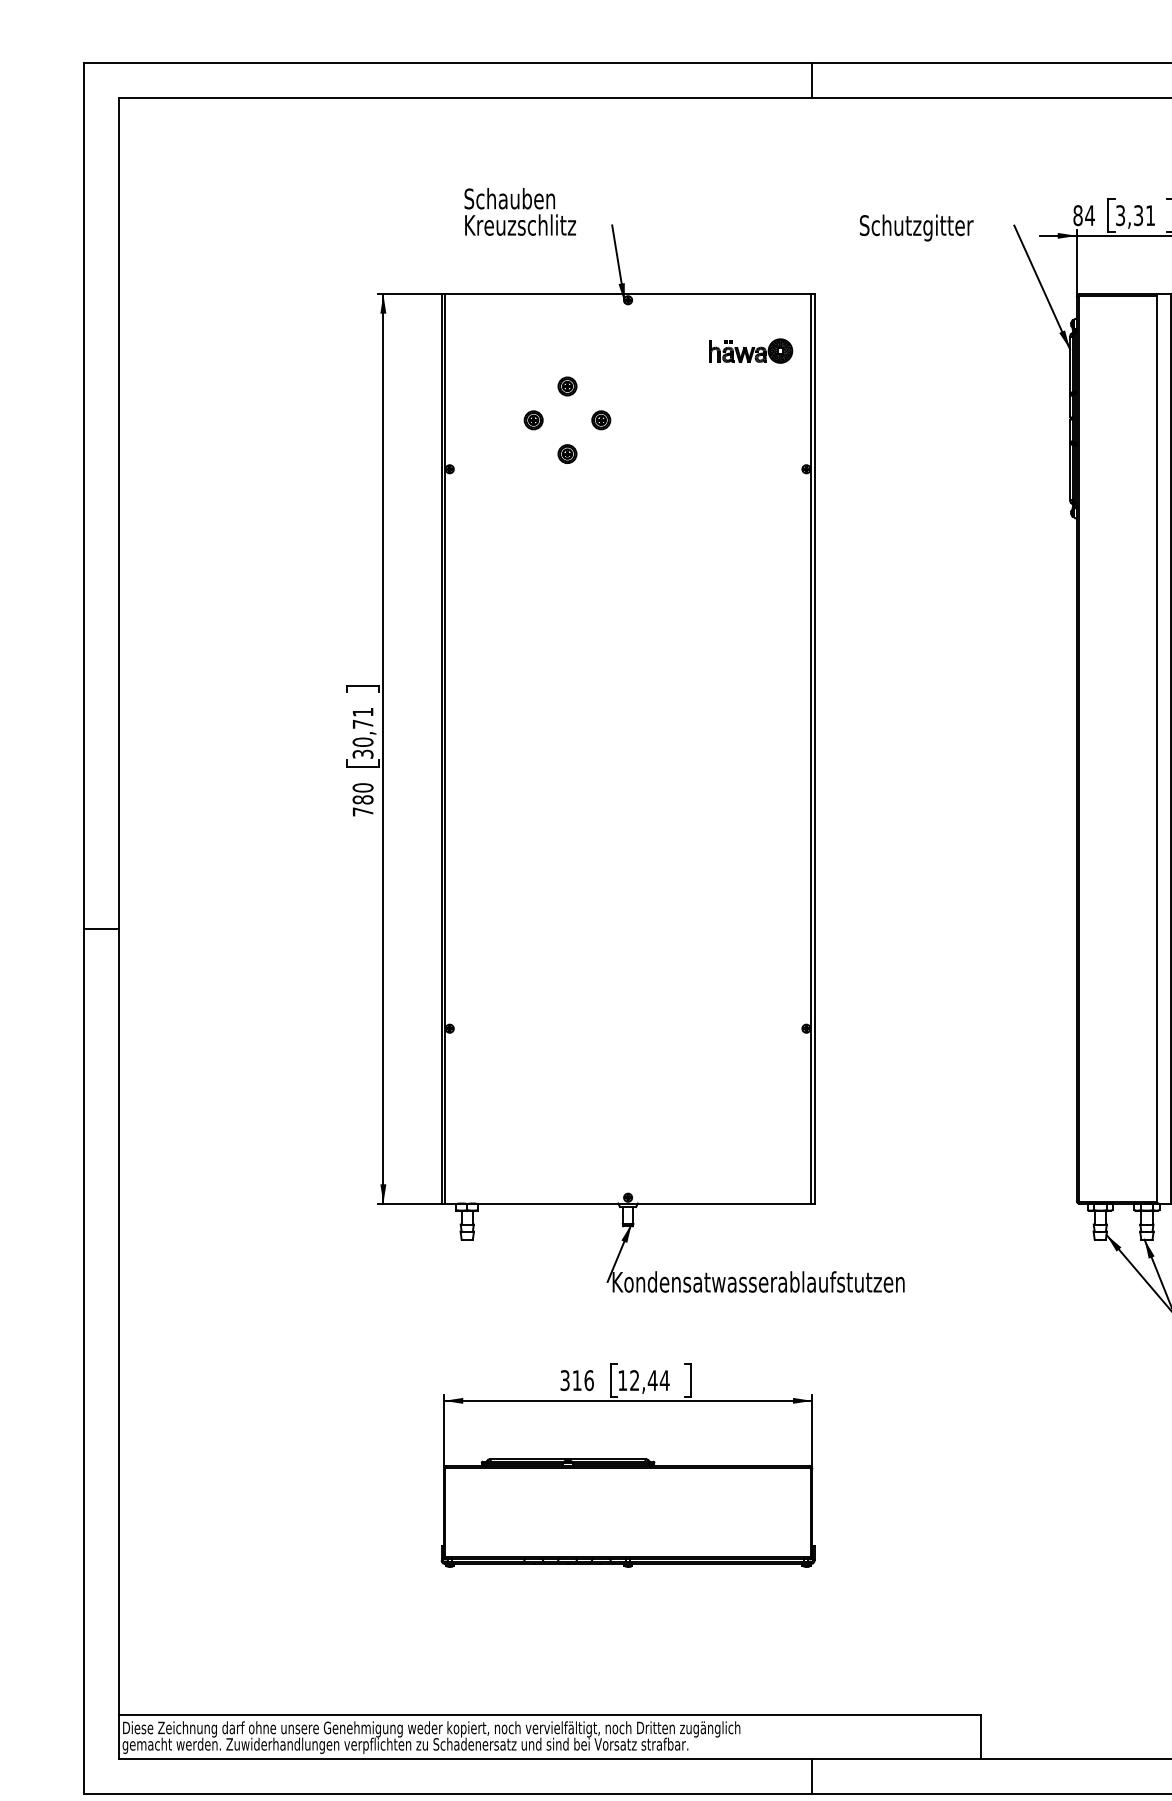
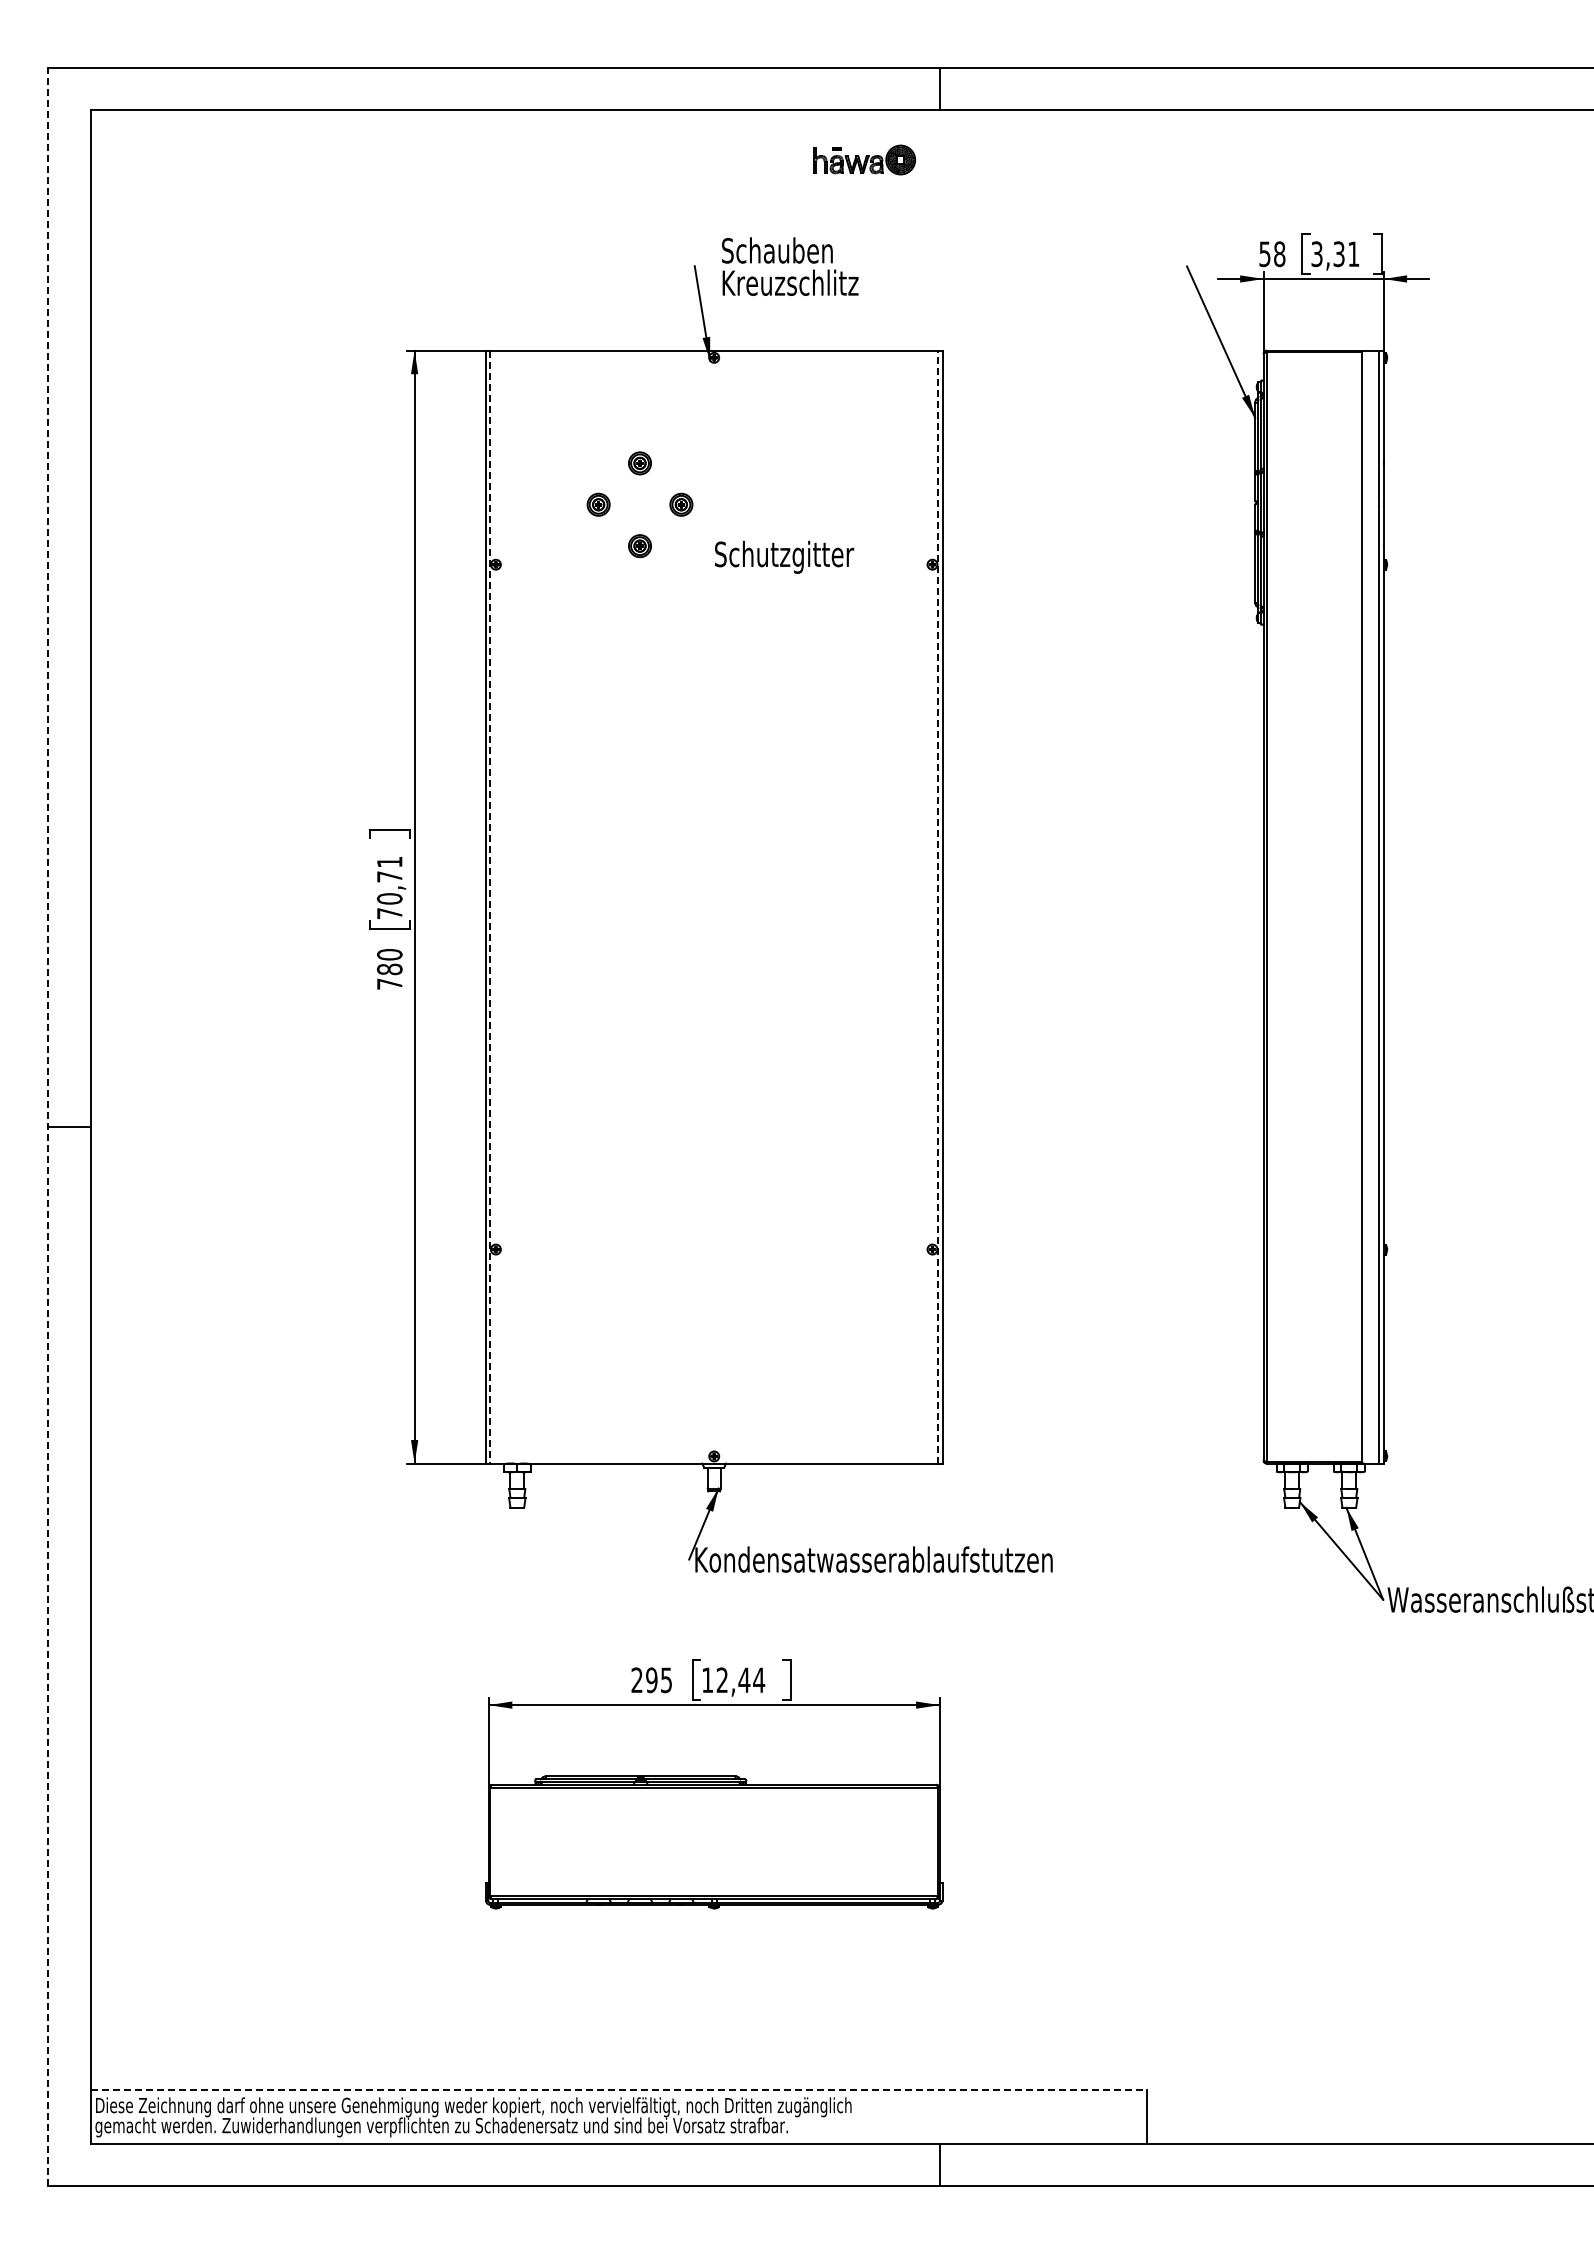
text: (520, 211) -> (790, 266), moved
text: (1084, 215) -> (1272, 254), 84 -> 58
text: (916, 227) -> (784, 556), moved
part: (750, 350) -> (864, 159), moved
line: (811, 748) -> (938, 906), solid -> dashed
line: (445, 749) -> (490, 907), solid -> dashed
text: (362, 754) -> (389, 913), 30,71 -> 70,71
line: (83, 928) -> (47, 1126), solid -> dashed
text: (576, 1380) -> (651, 1680), 316 -> 295
line: (549, 1715) -> (618, 2090), solid -> dashed

